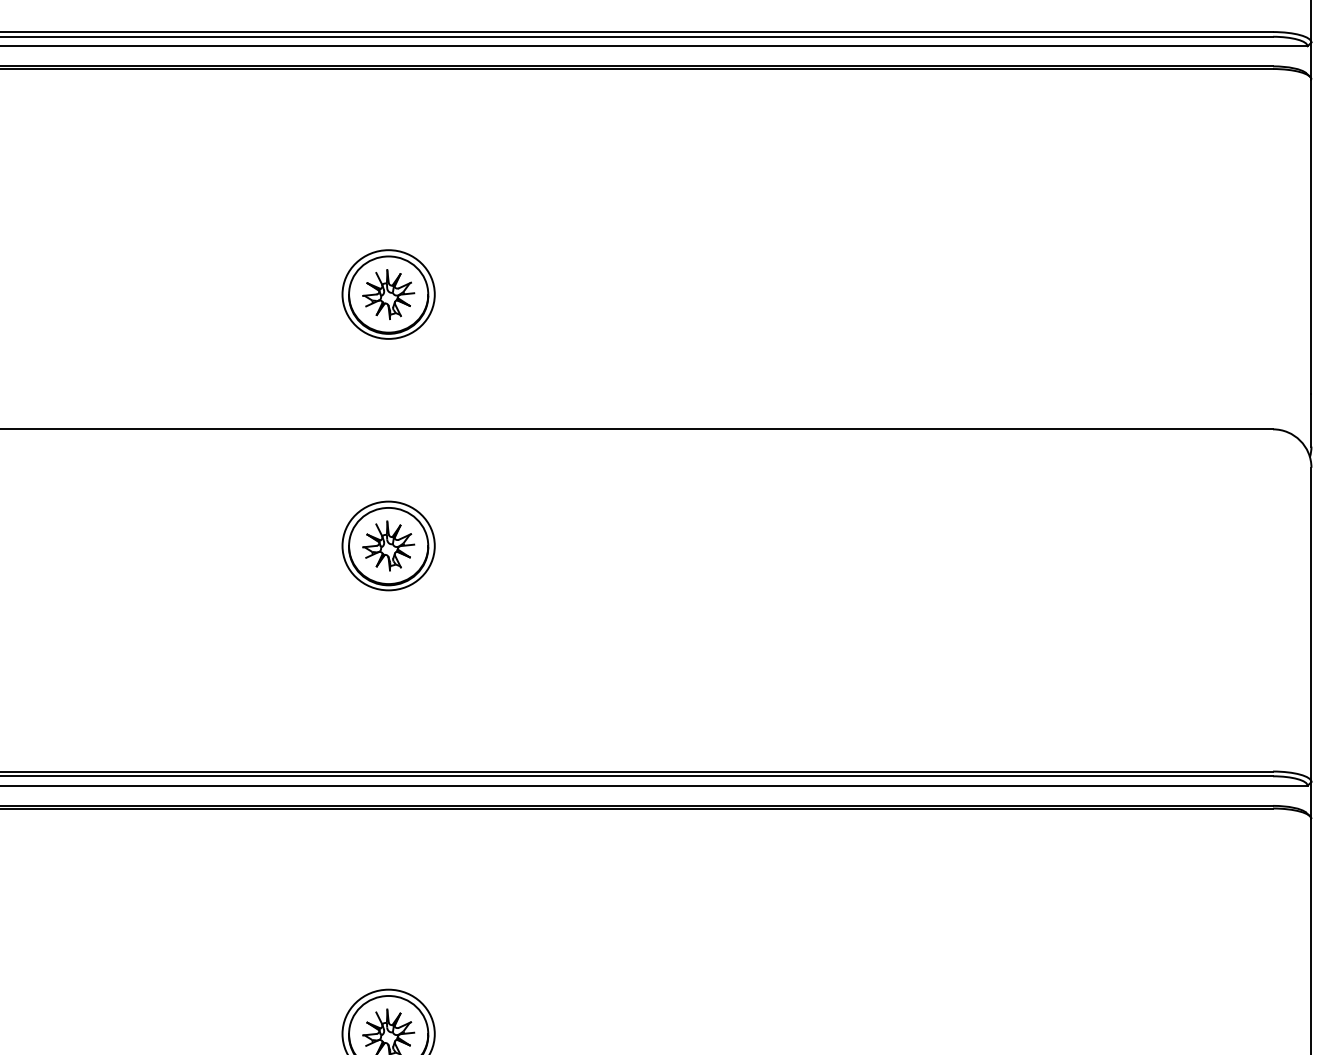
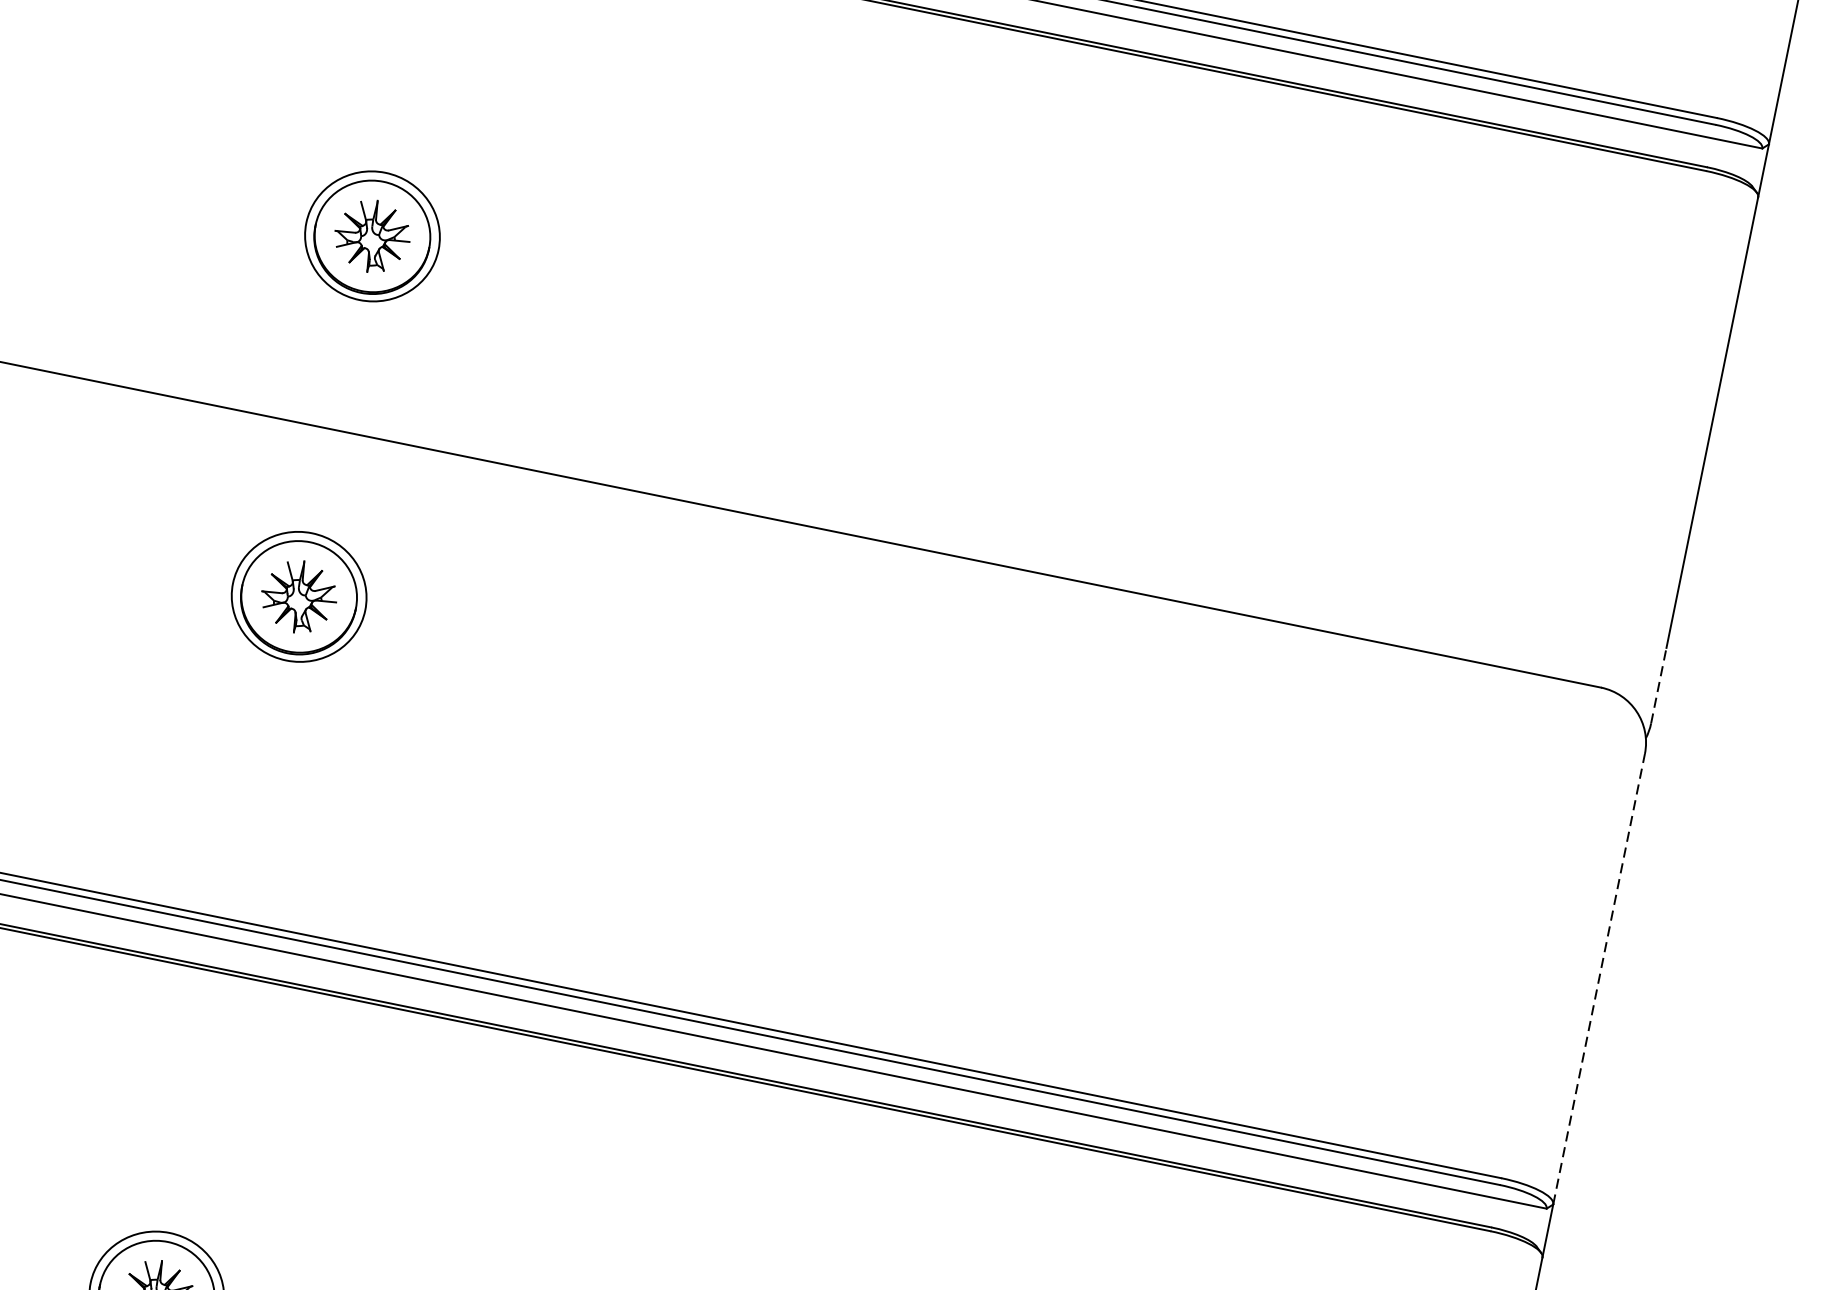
line: (1311, 419) -> (1659, 684), solid -> dashed
line: (1311, 624) -> (1599, 978), solid -> dashed

